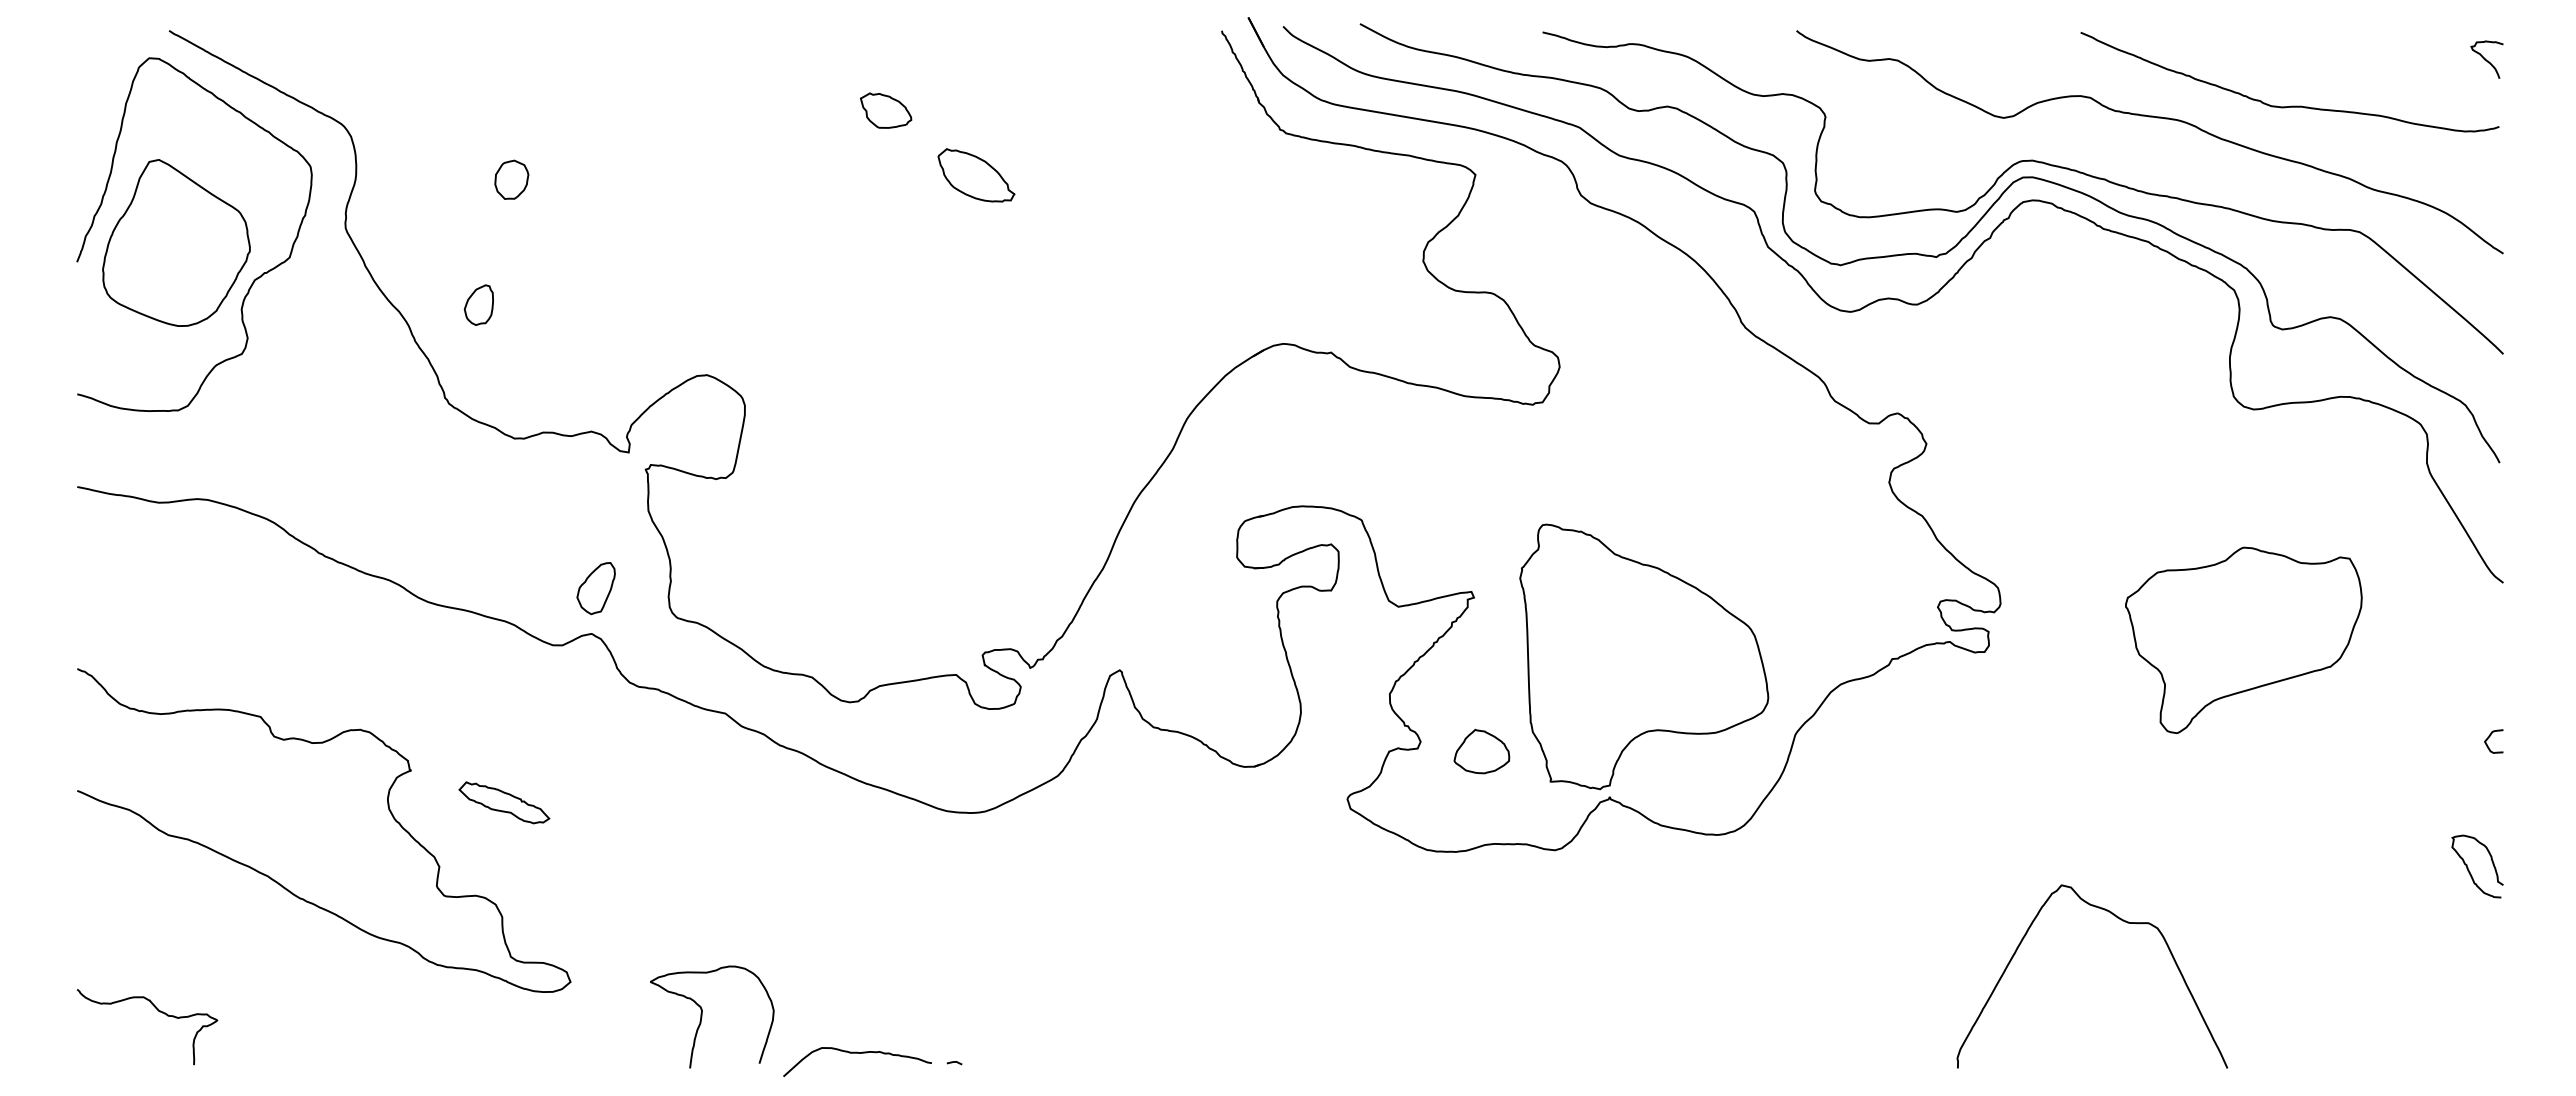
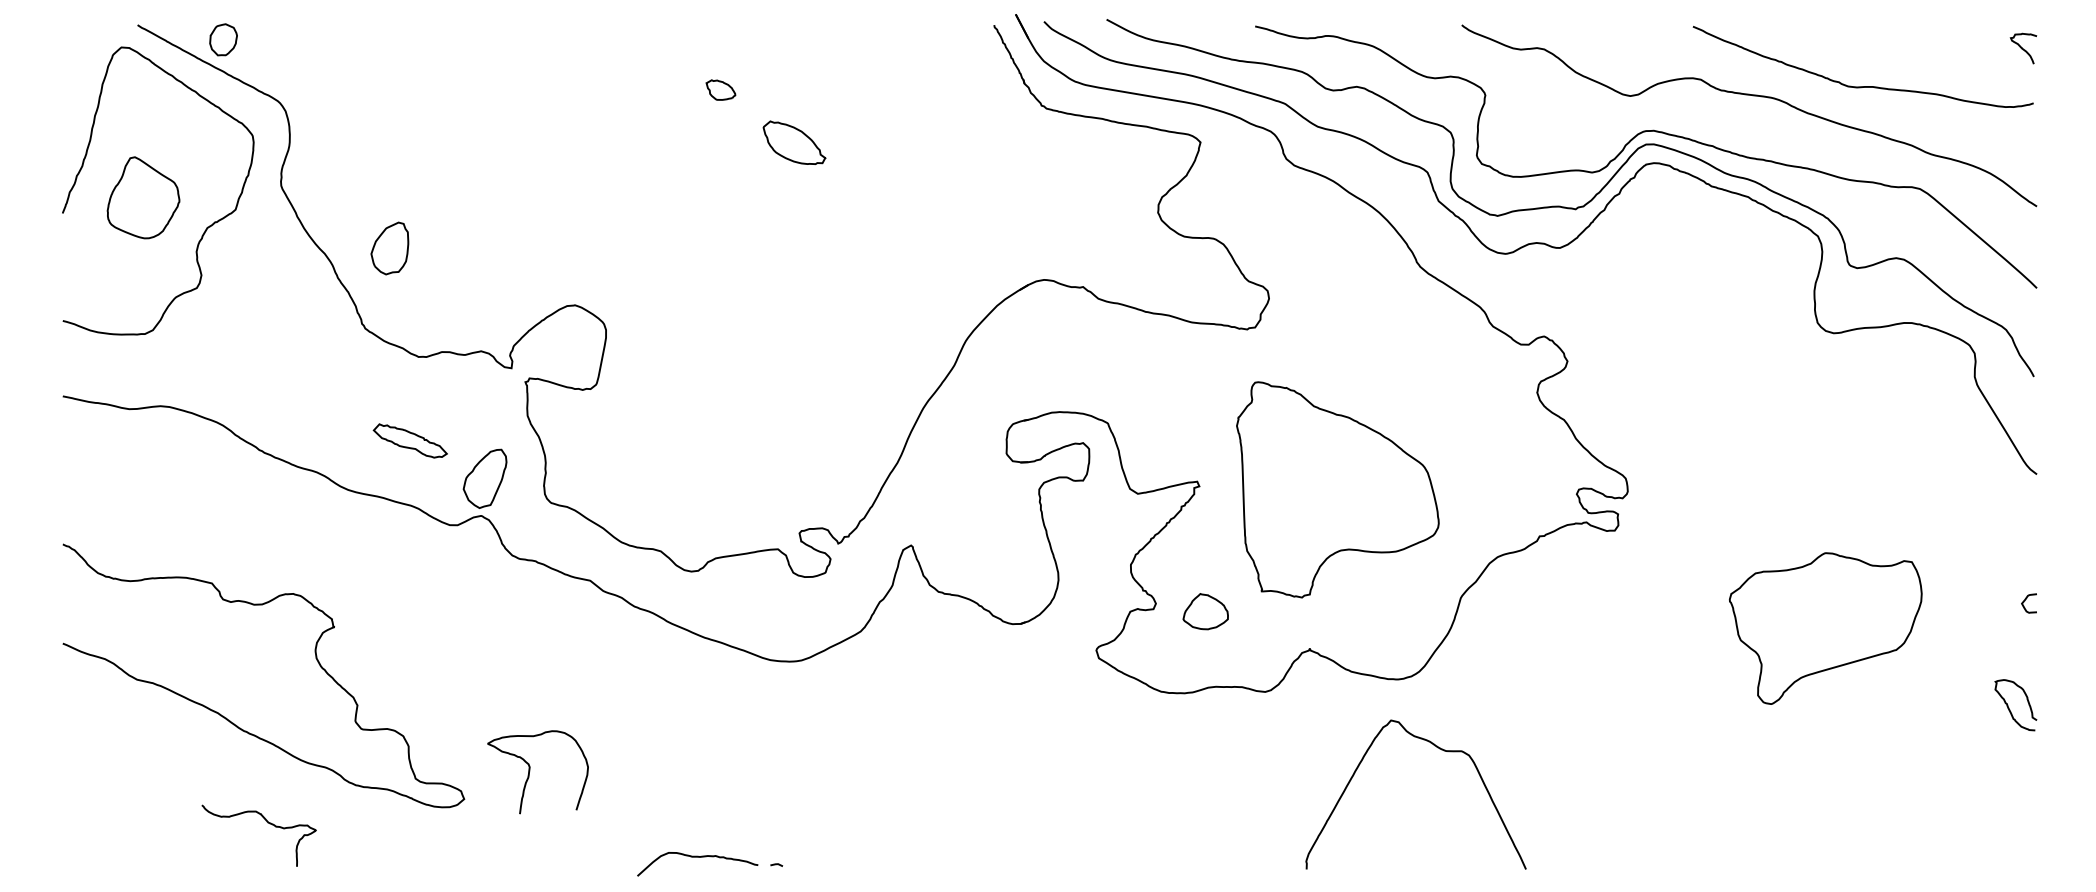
part: (885, 110) -> (720, 90), size x0.7
part: (511, 179) -> (223, 39), moved
part: (176, 242) -> (143, 197), size x0.6
part: (478, 304) -> (389, 247), size x1.6
part: (595, 588) -> (484, 478), size x1.4
part: (2243, 640) -> (1825, 628), moved
part: (1644, 656) -> (1338, 489), moved
part: (504, 802) -> (410, 440), moved
curve: (2122, 921) -> (1440, 749), moved
curve: (159, 1012) -> (268, 823), moved
curve: (702, 1016) -> (530, 771), moved

